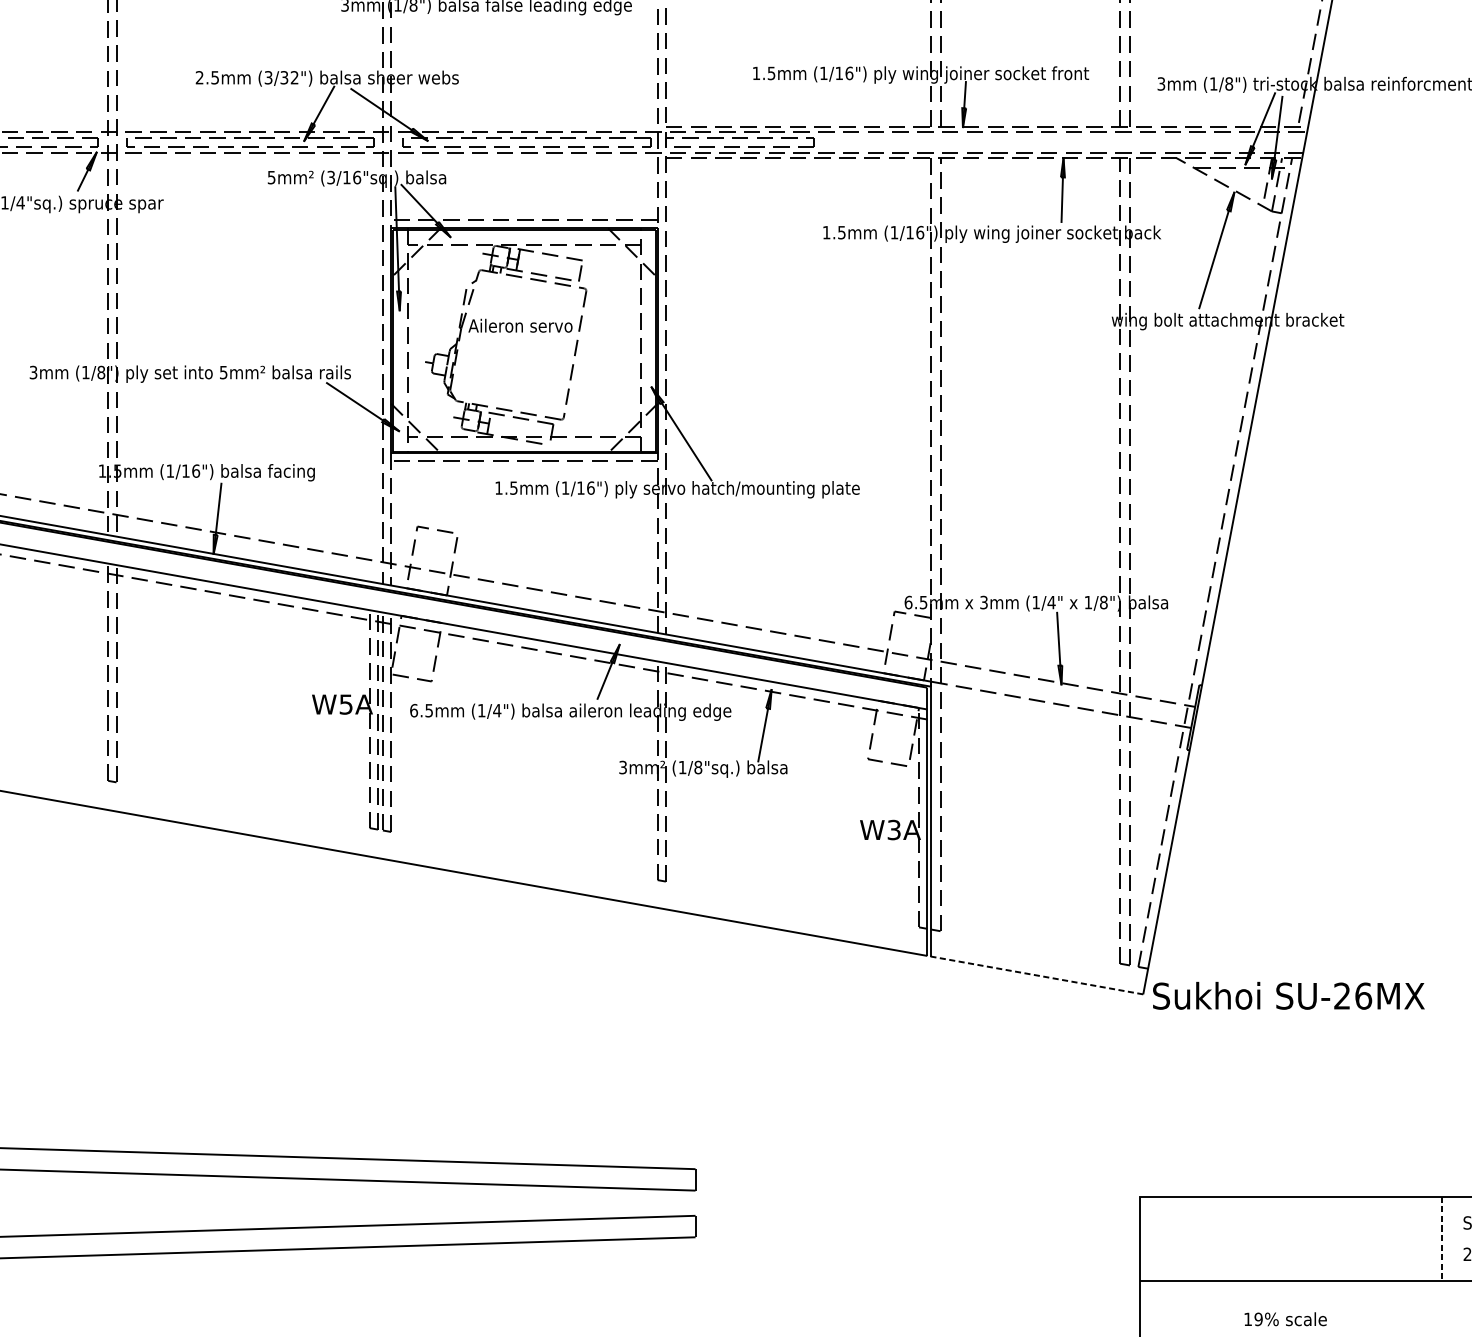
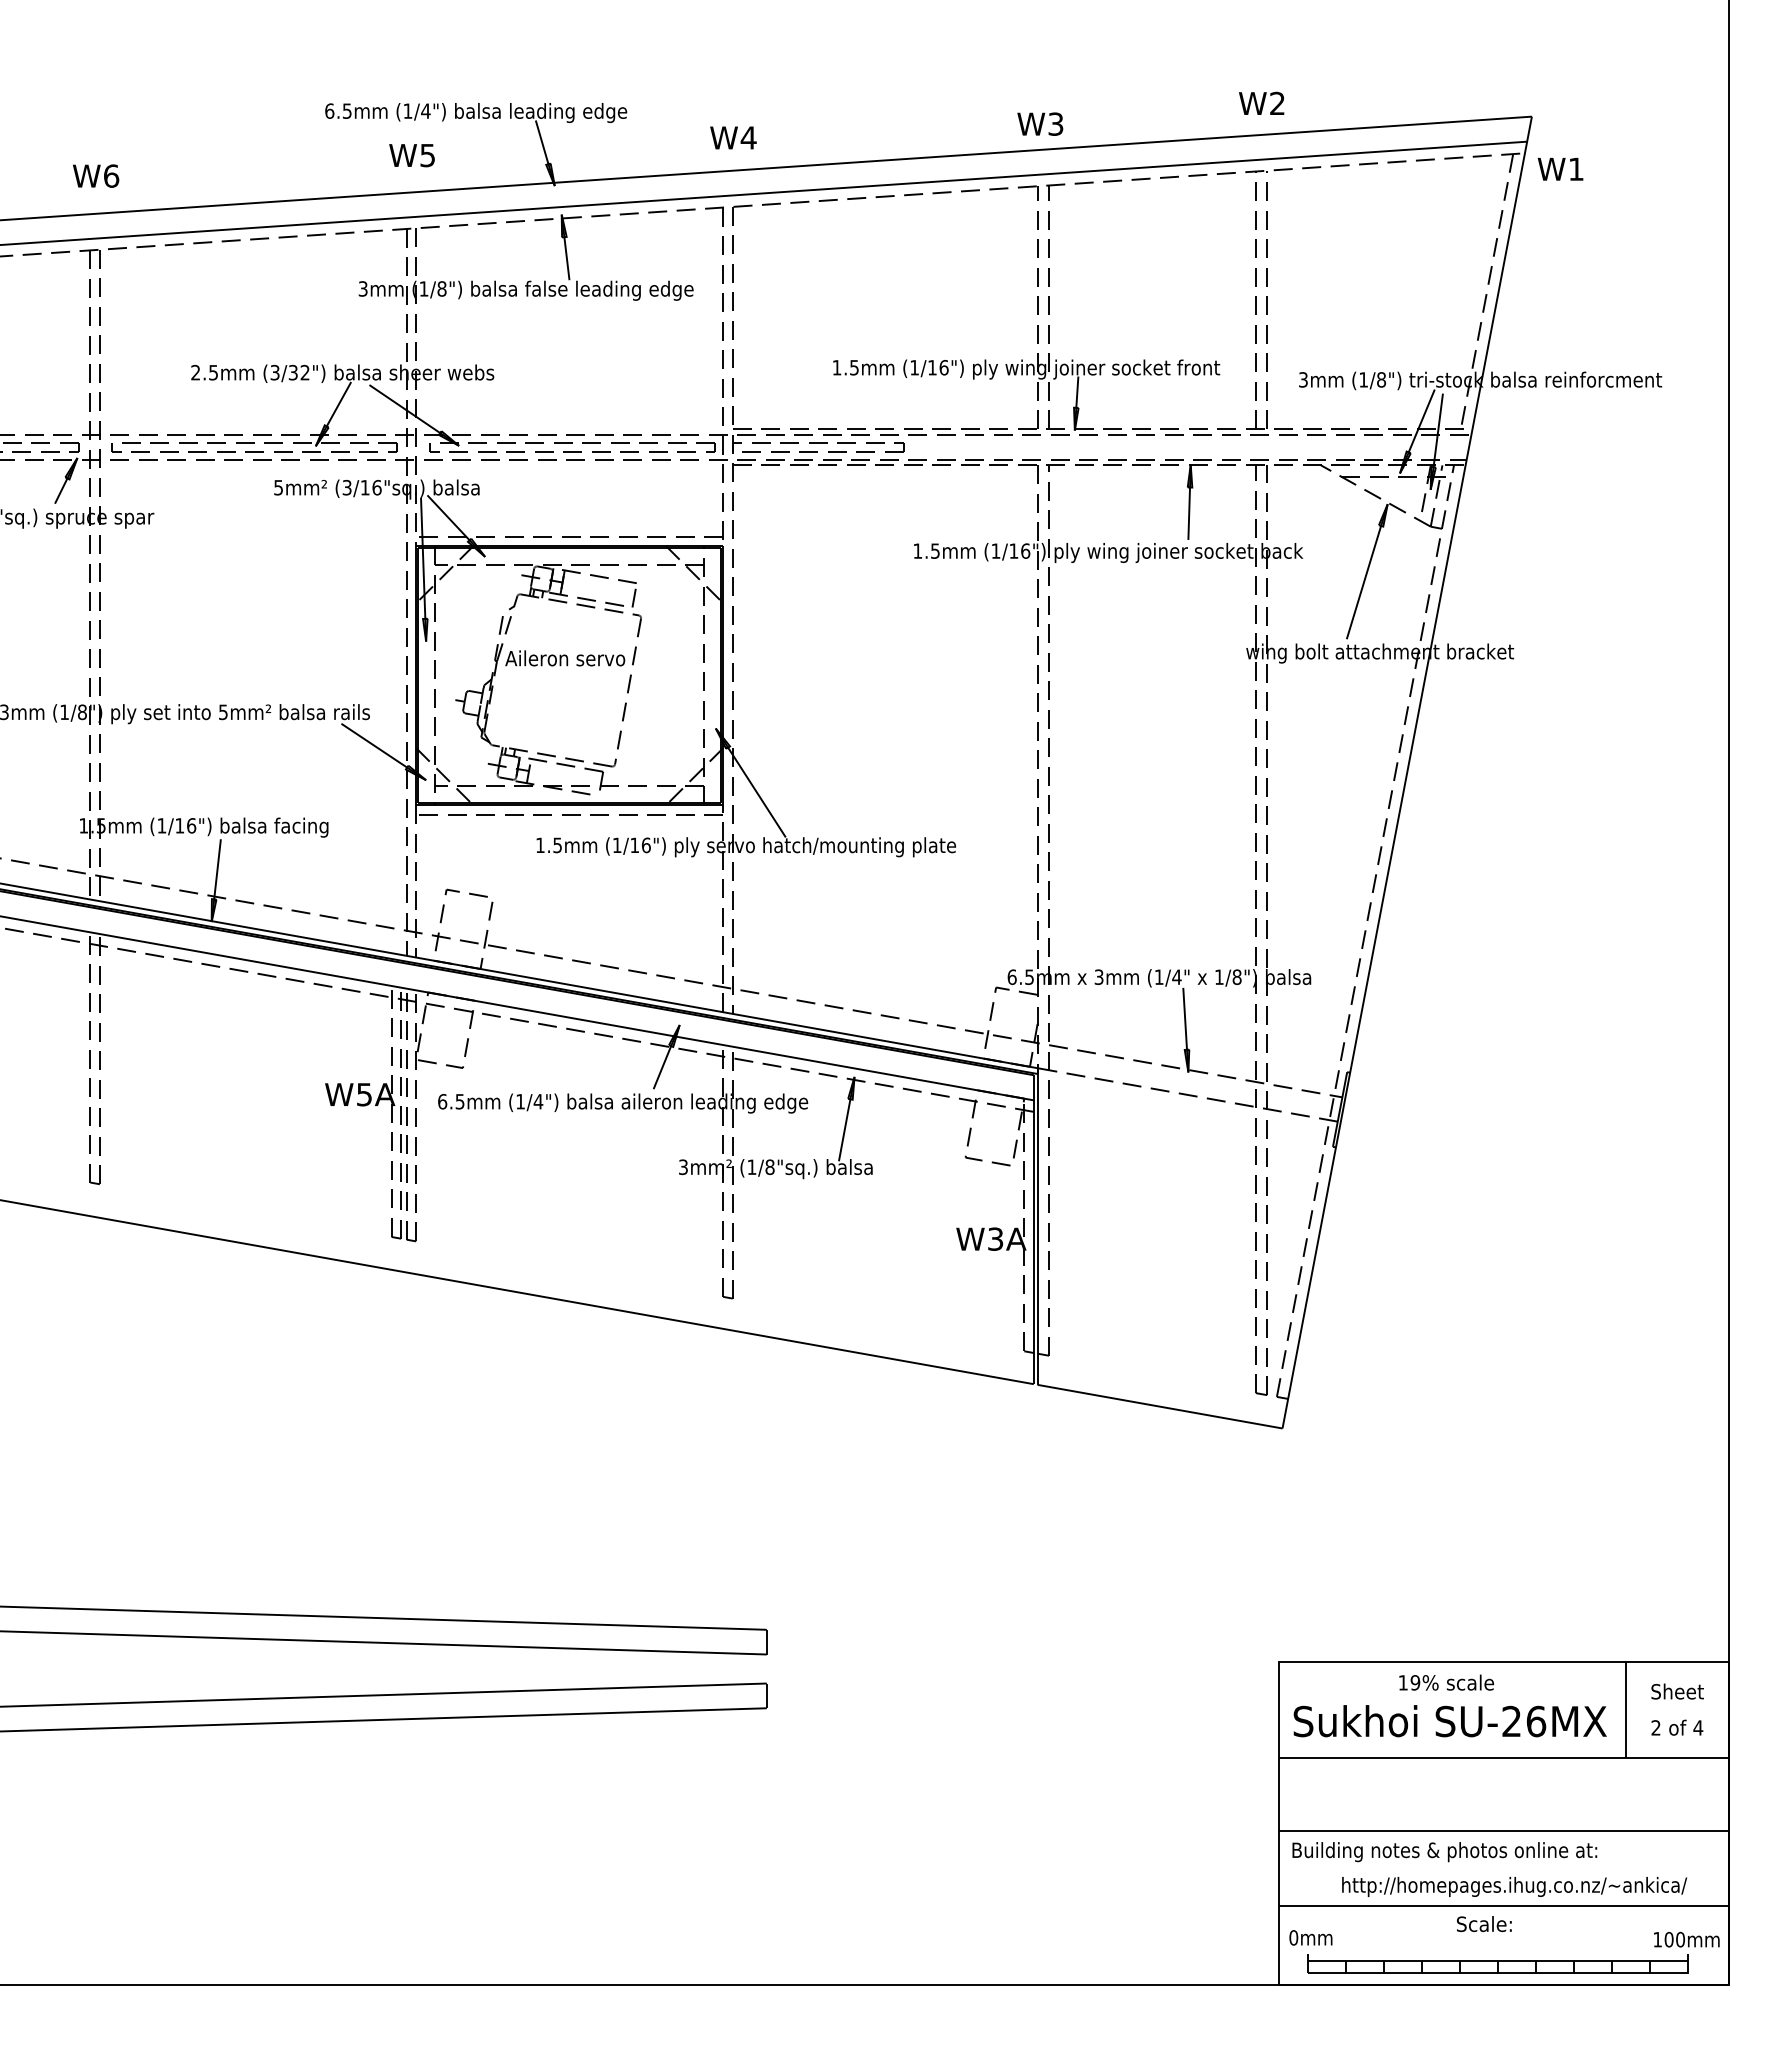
line: (1036, 975) -> (1159, 1406), dashed -> solid
text: (1288, 996) -> (1449, 1721), moved
line: (1441, 1239) -> (1626, 1710), dashed -> solid
text: (1285, 1319) -> (1446, 1682), moved

